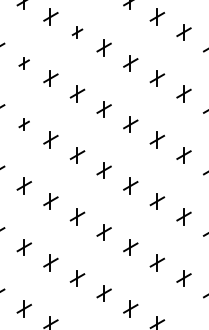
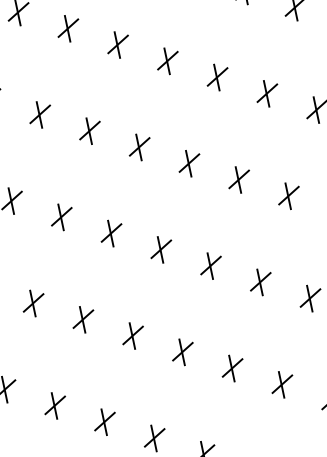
part: (77, 32) -> (118, 44), size x1.43
part: (23, 63) -> (39, 115), size x1.43
part: (23, 124) -> (60, 217), size x1.43

